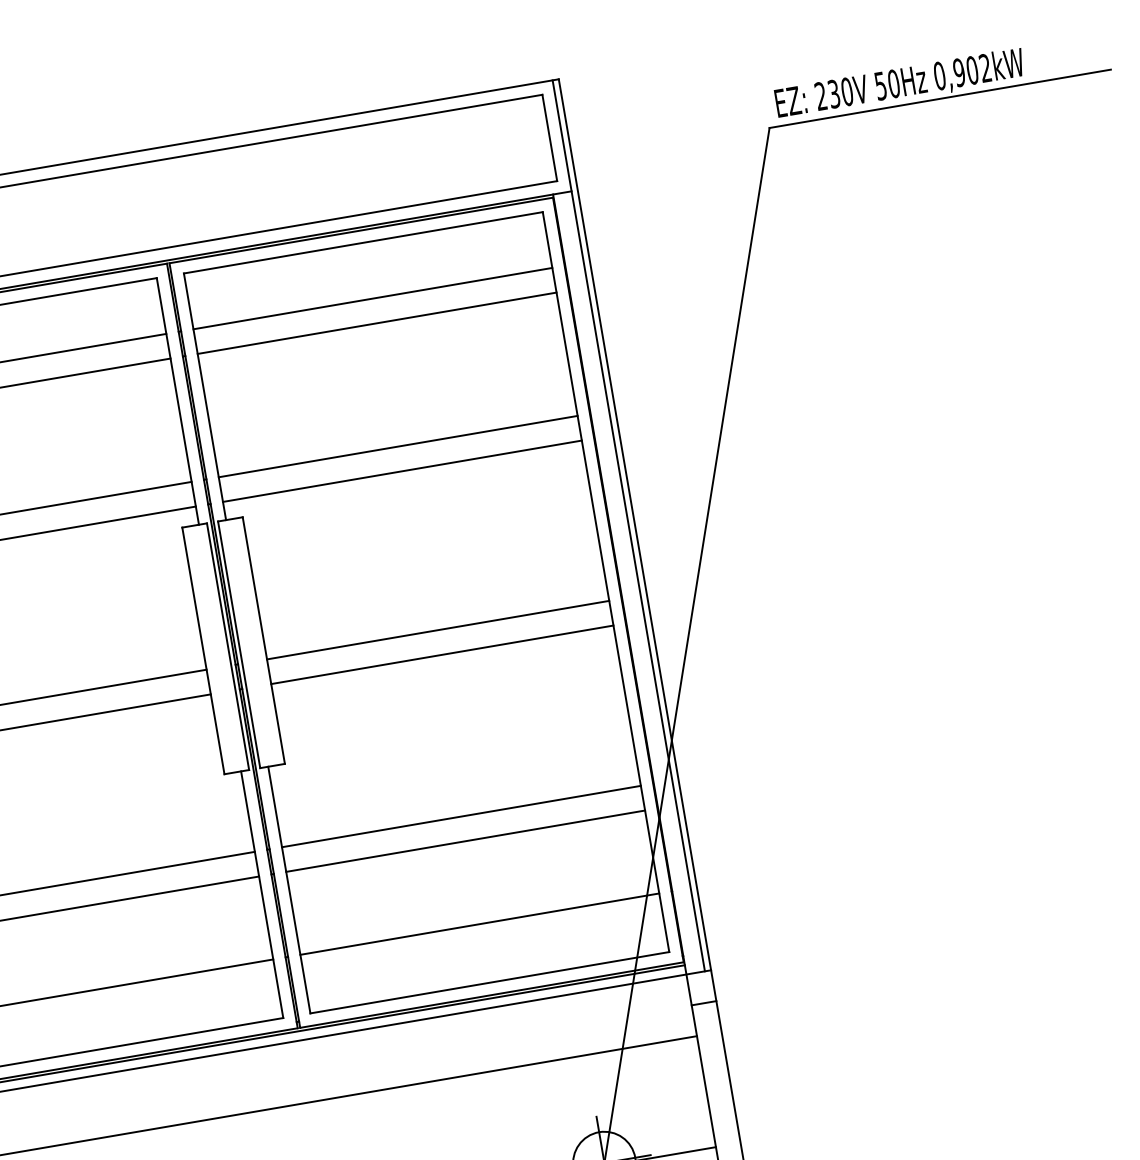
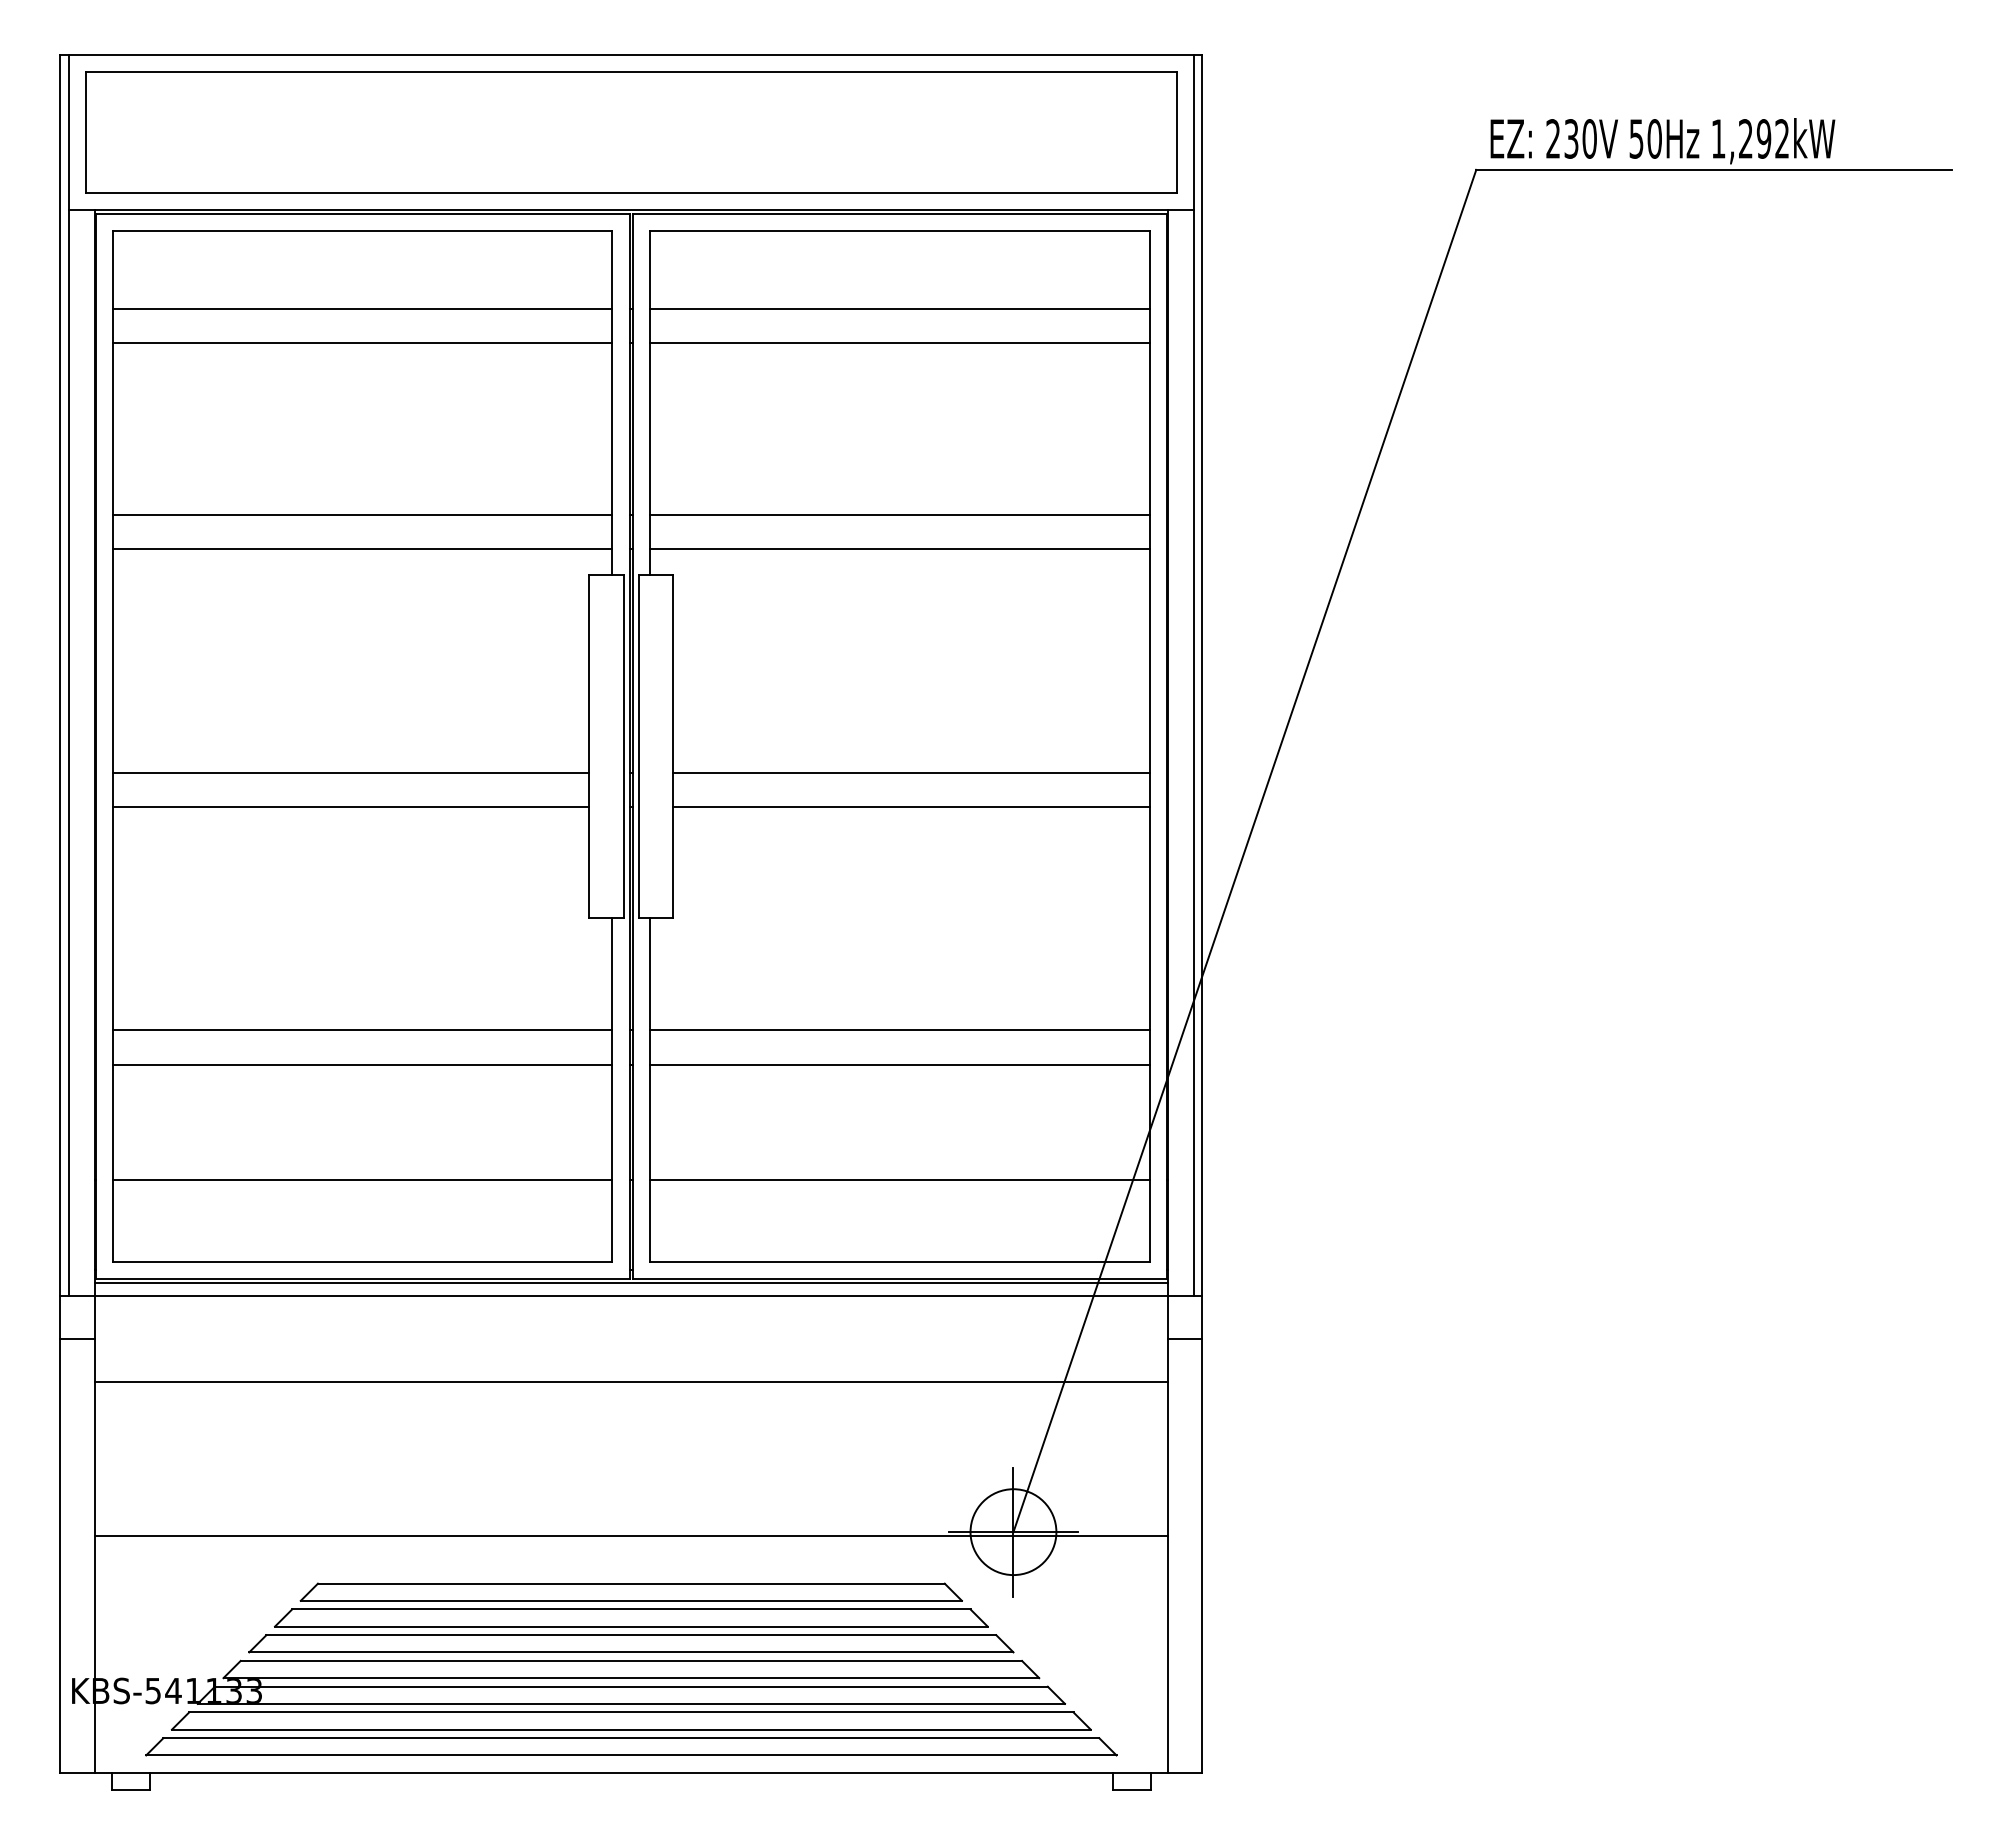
text: (956, 72) -> (1741, 138), 0,902kW -> 1,292kW

